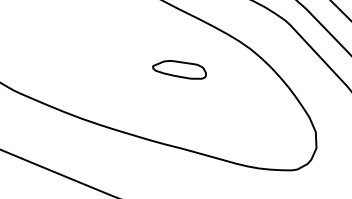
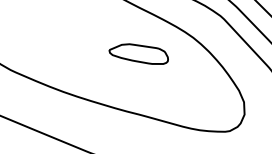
part: (179, 69) -> (138, 53), size x1.43

